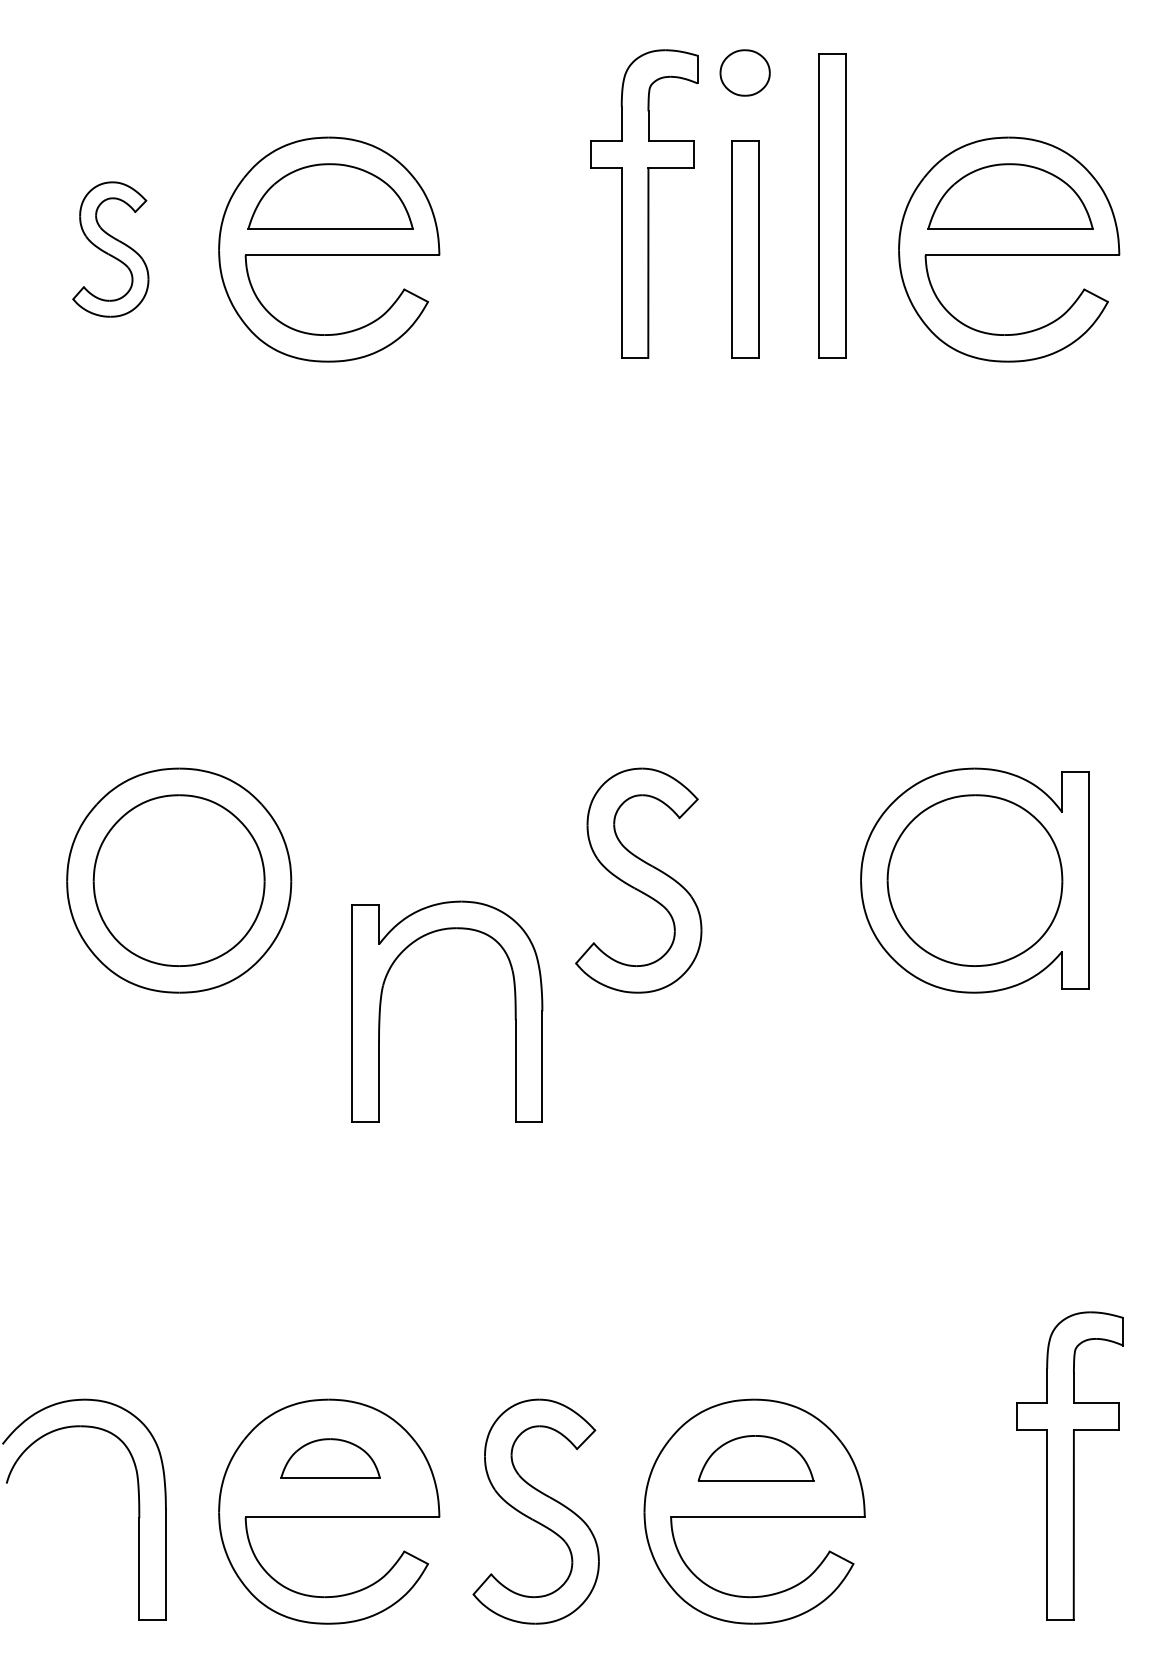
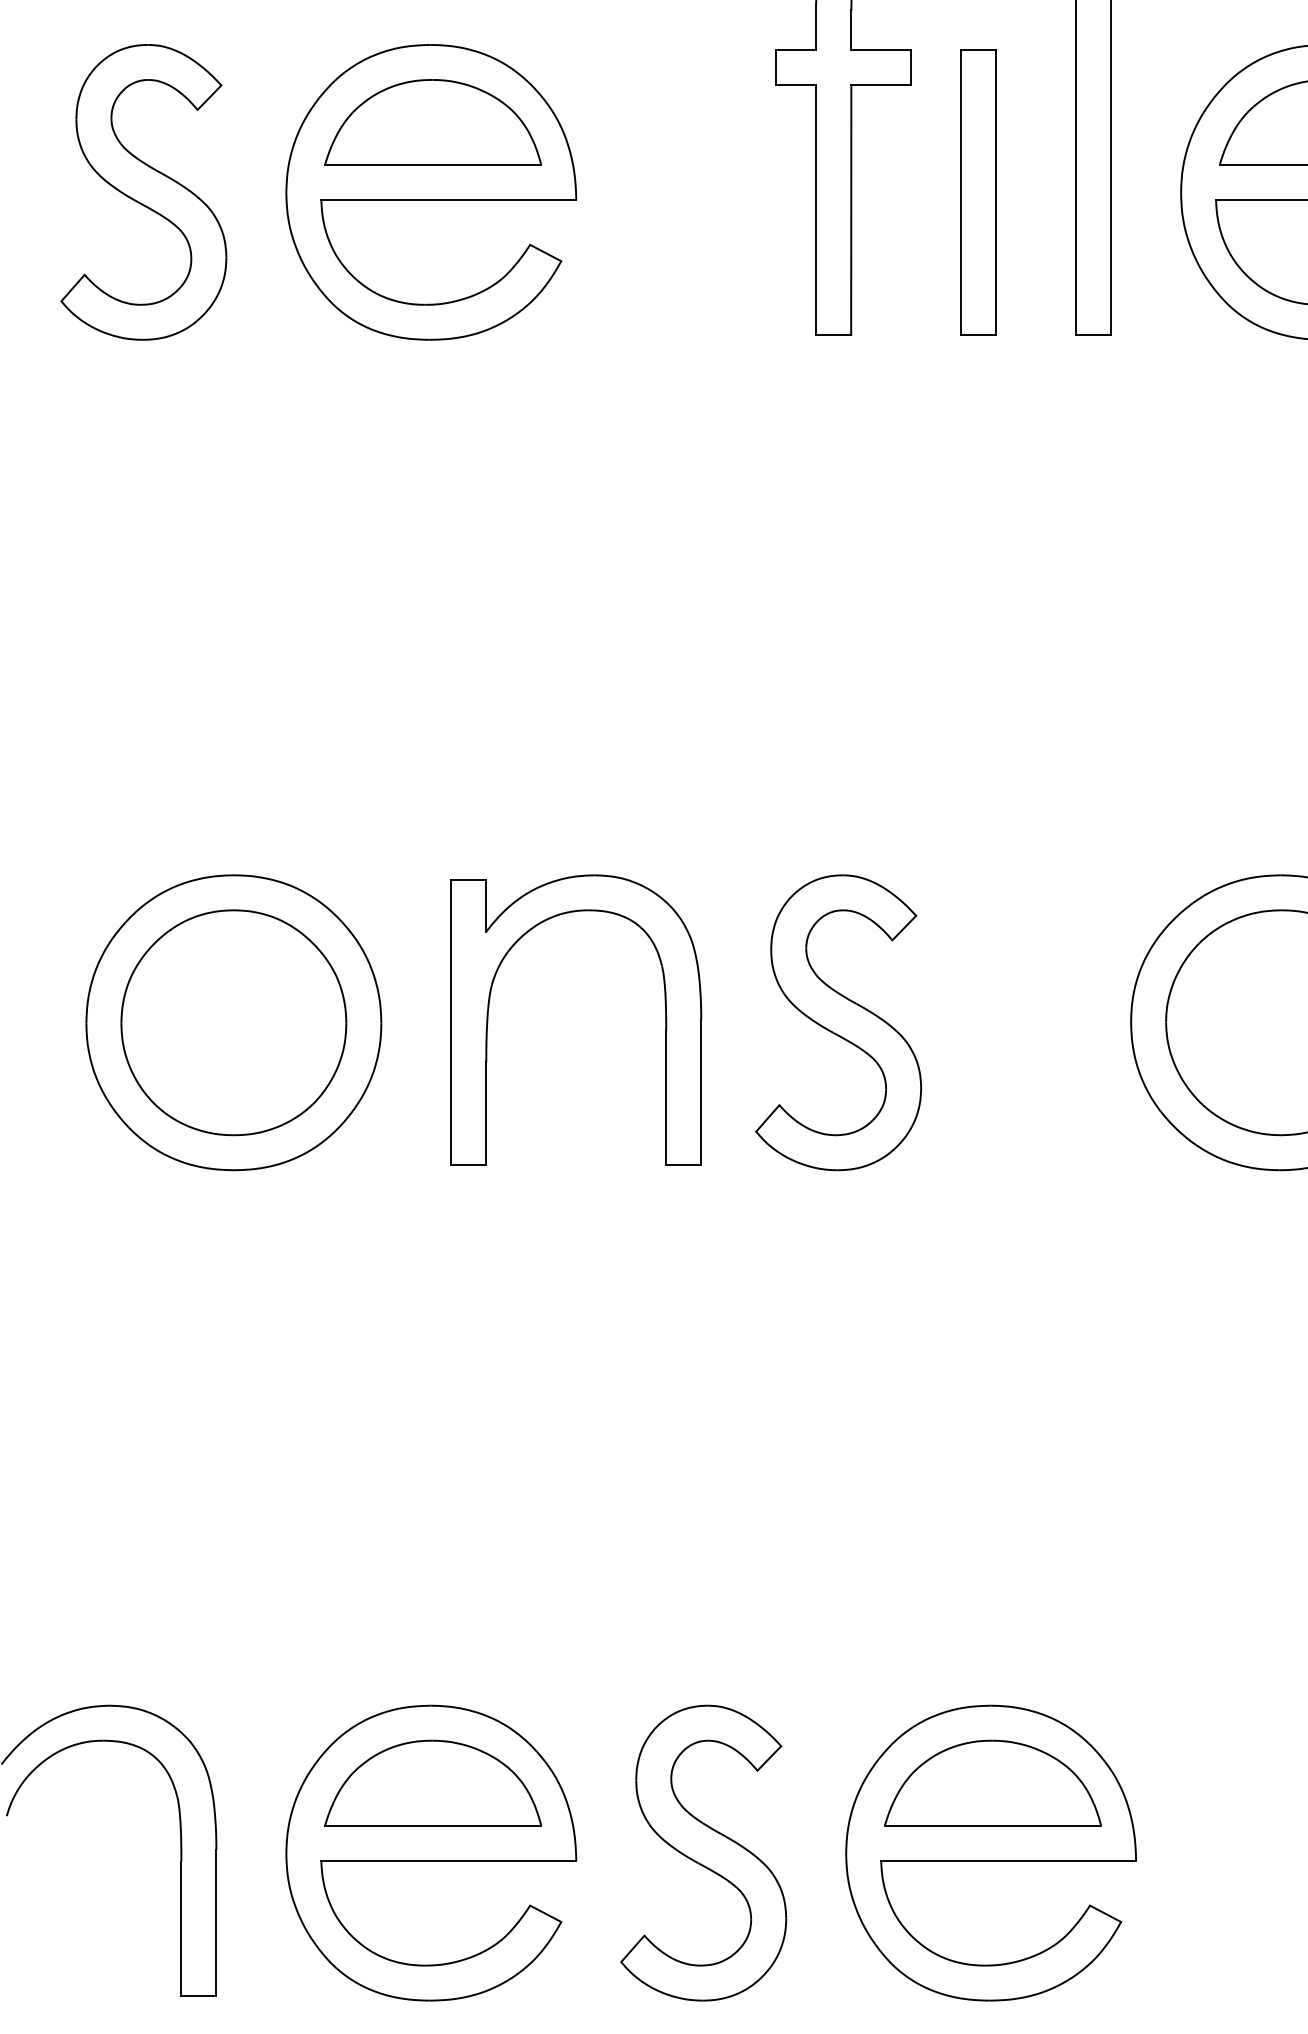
part: (110, 249) -> (143, 192), size x1.67
part: (381, 1006) -> (489, 1013), moved
part: (330, 1458) -> (432, 1783), size x1.67
part: (755, 1458) -> (992, 1783), size x1.43

